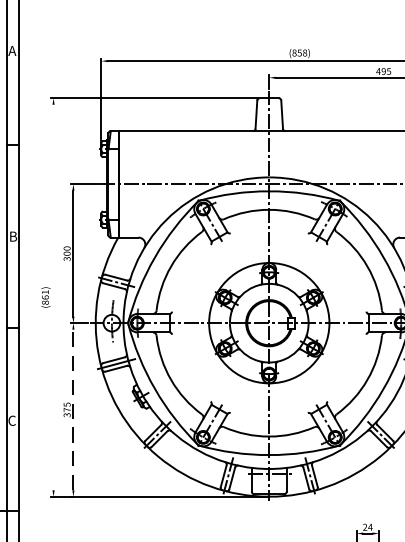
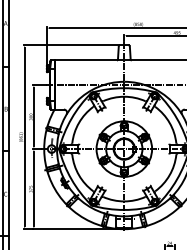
line: (53, 298) -> (24, 137), added
line: (72, 408) -> (33, 188), dashed -> solid

